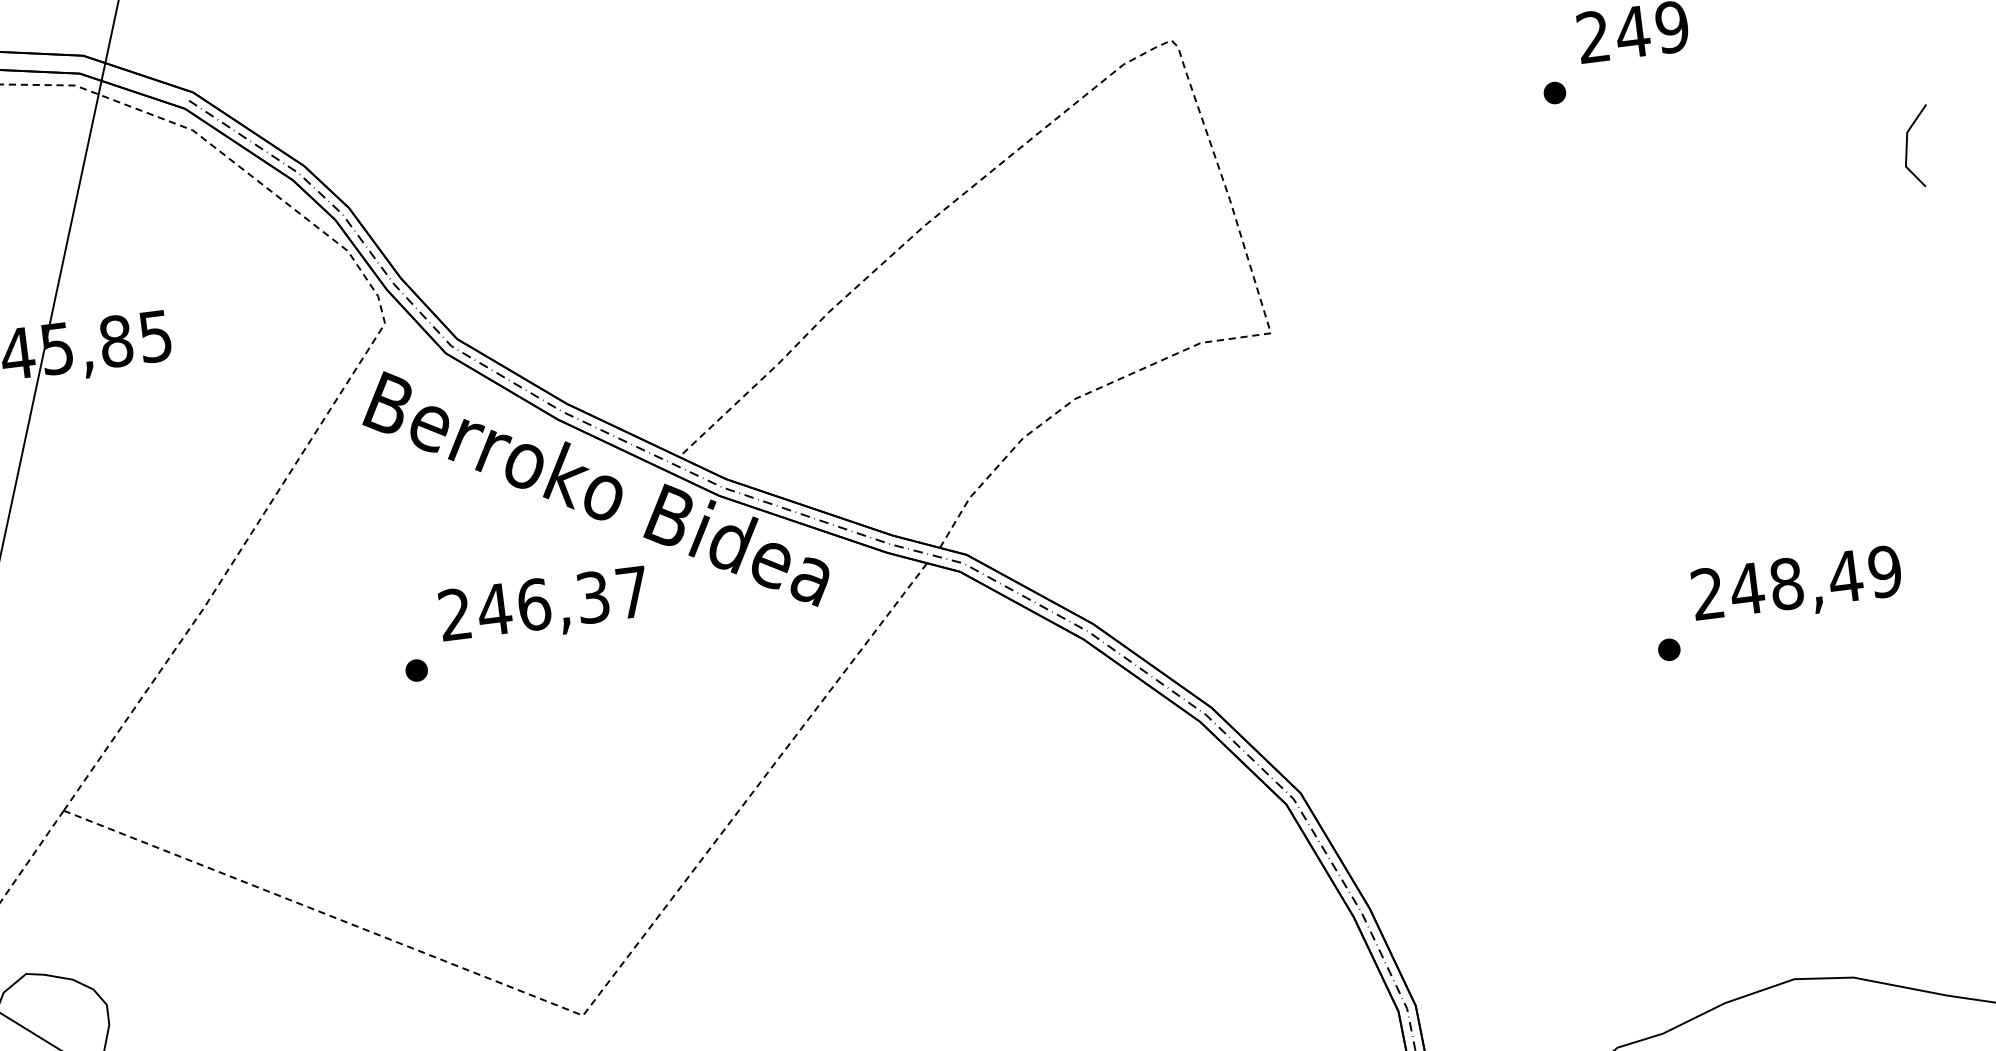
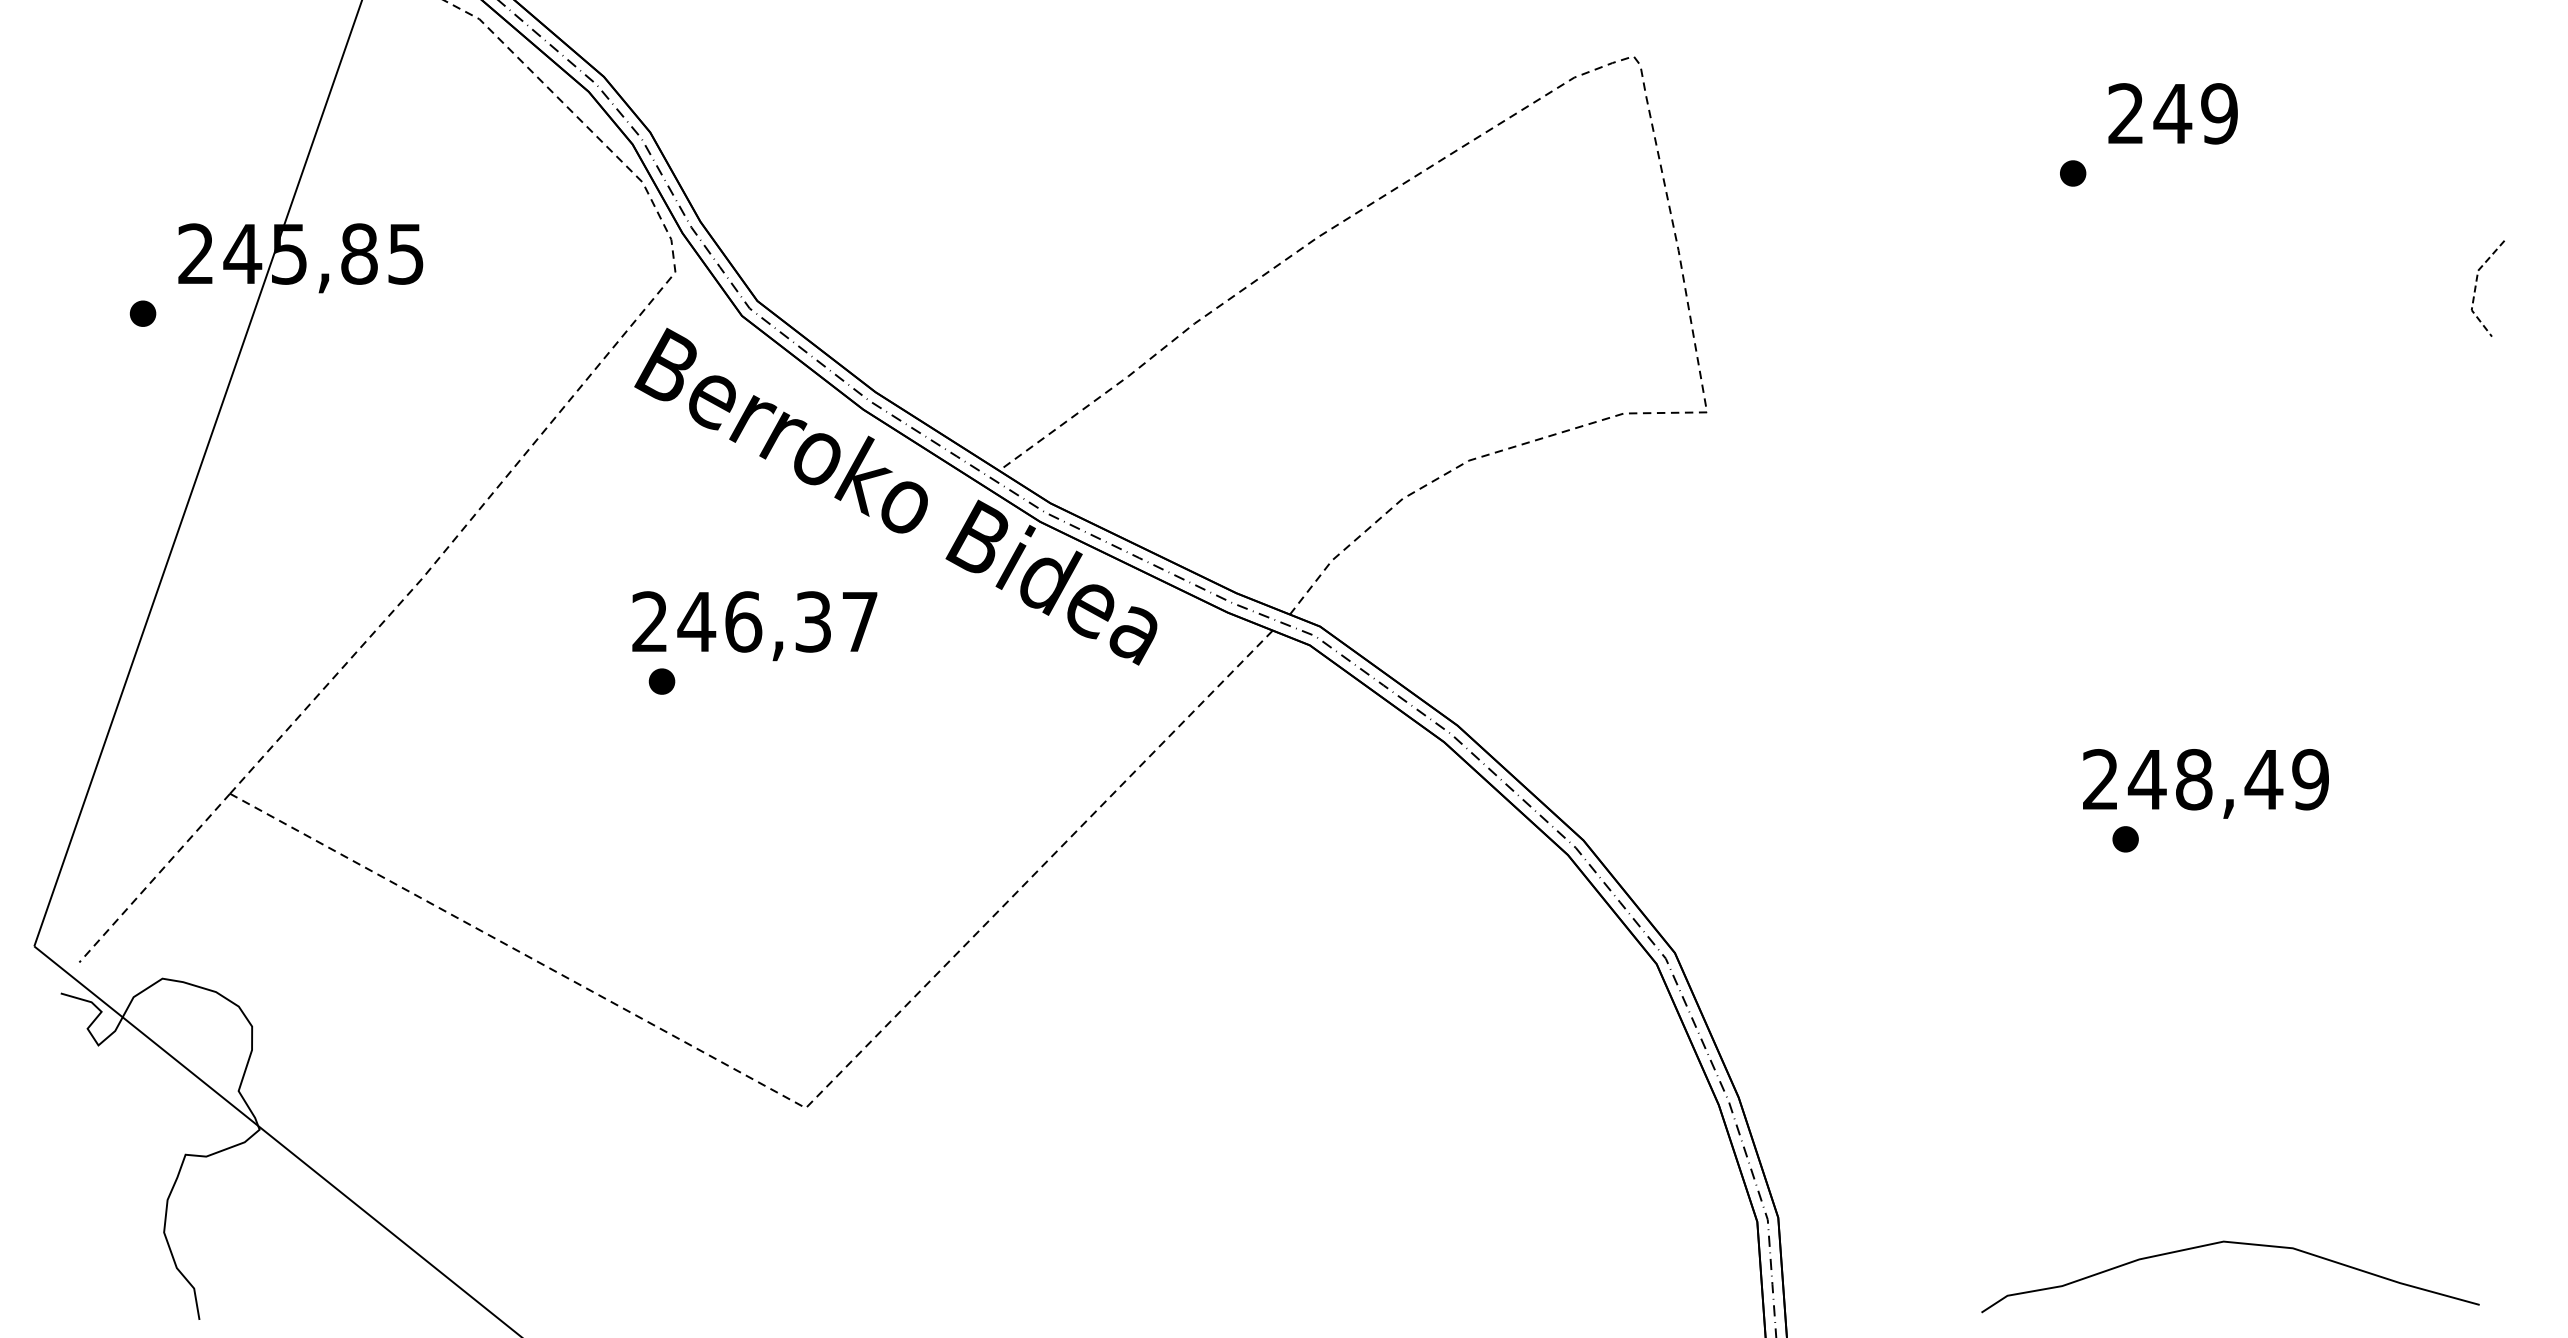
line: (1906, 147) -> (2475, 288), solid -> dashed
text: (1796, 586) -> (2205, 783), moved
text: (543, 607) -> (754, 626), moved

